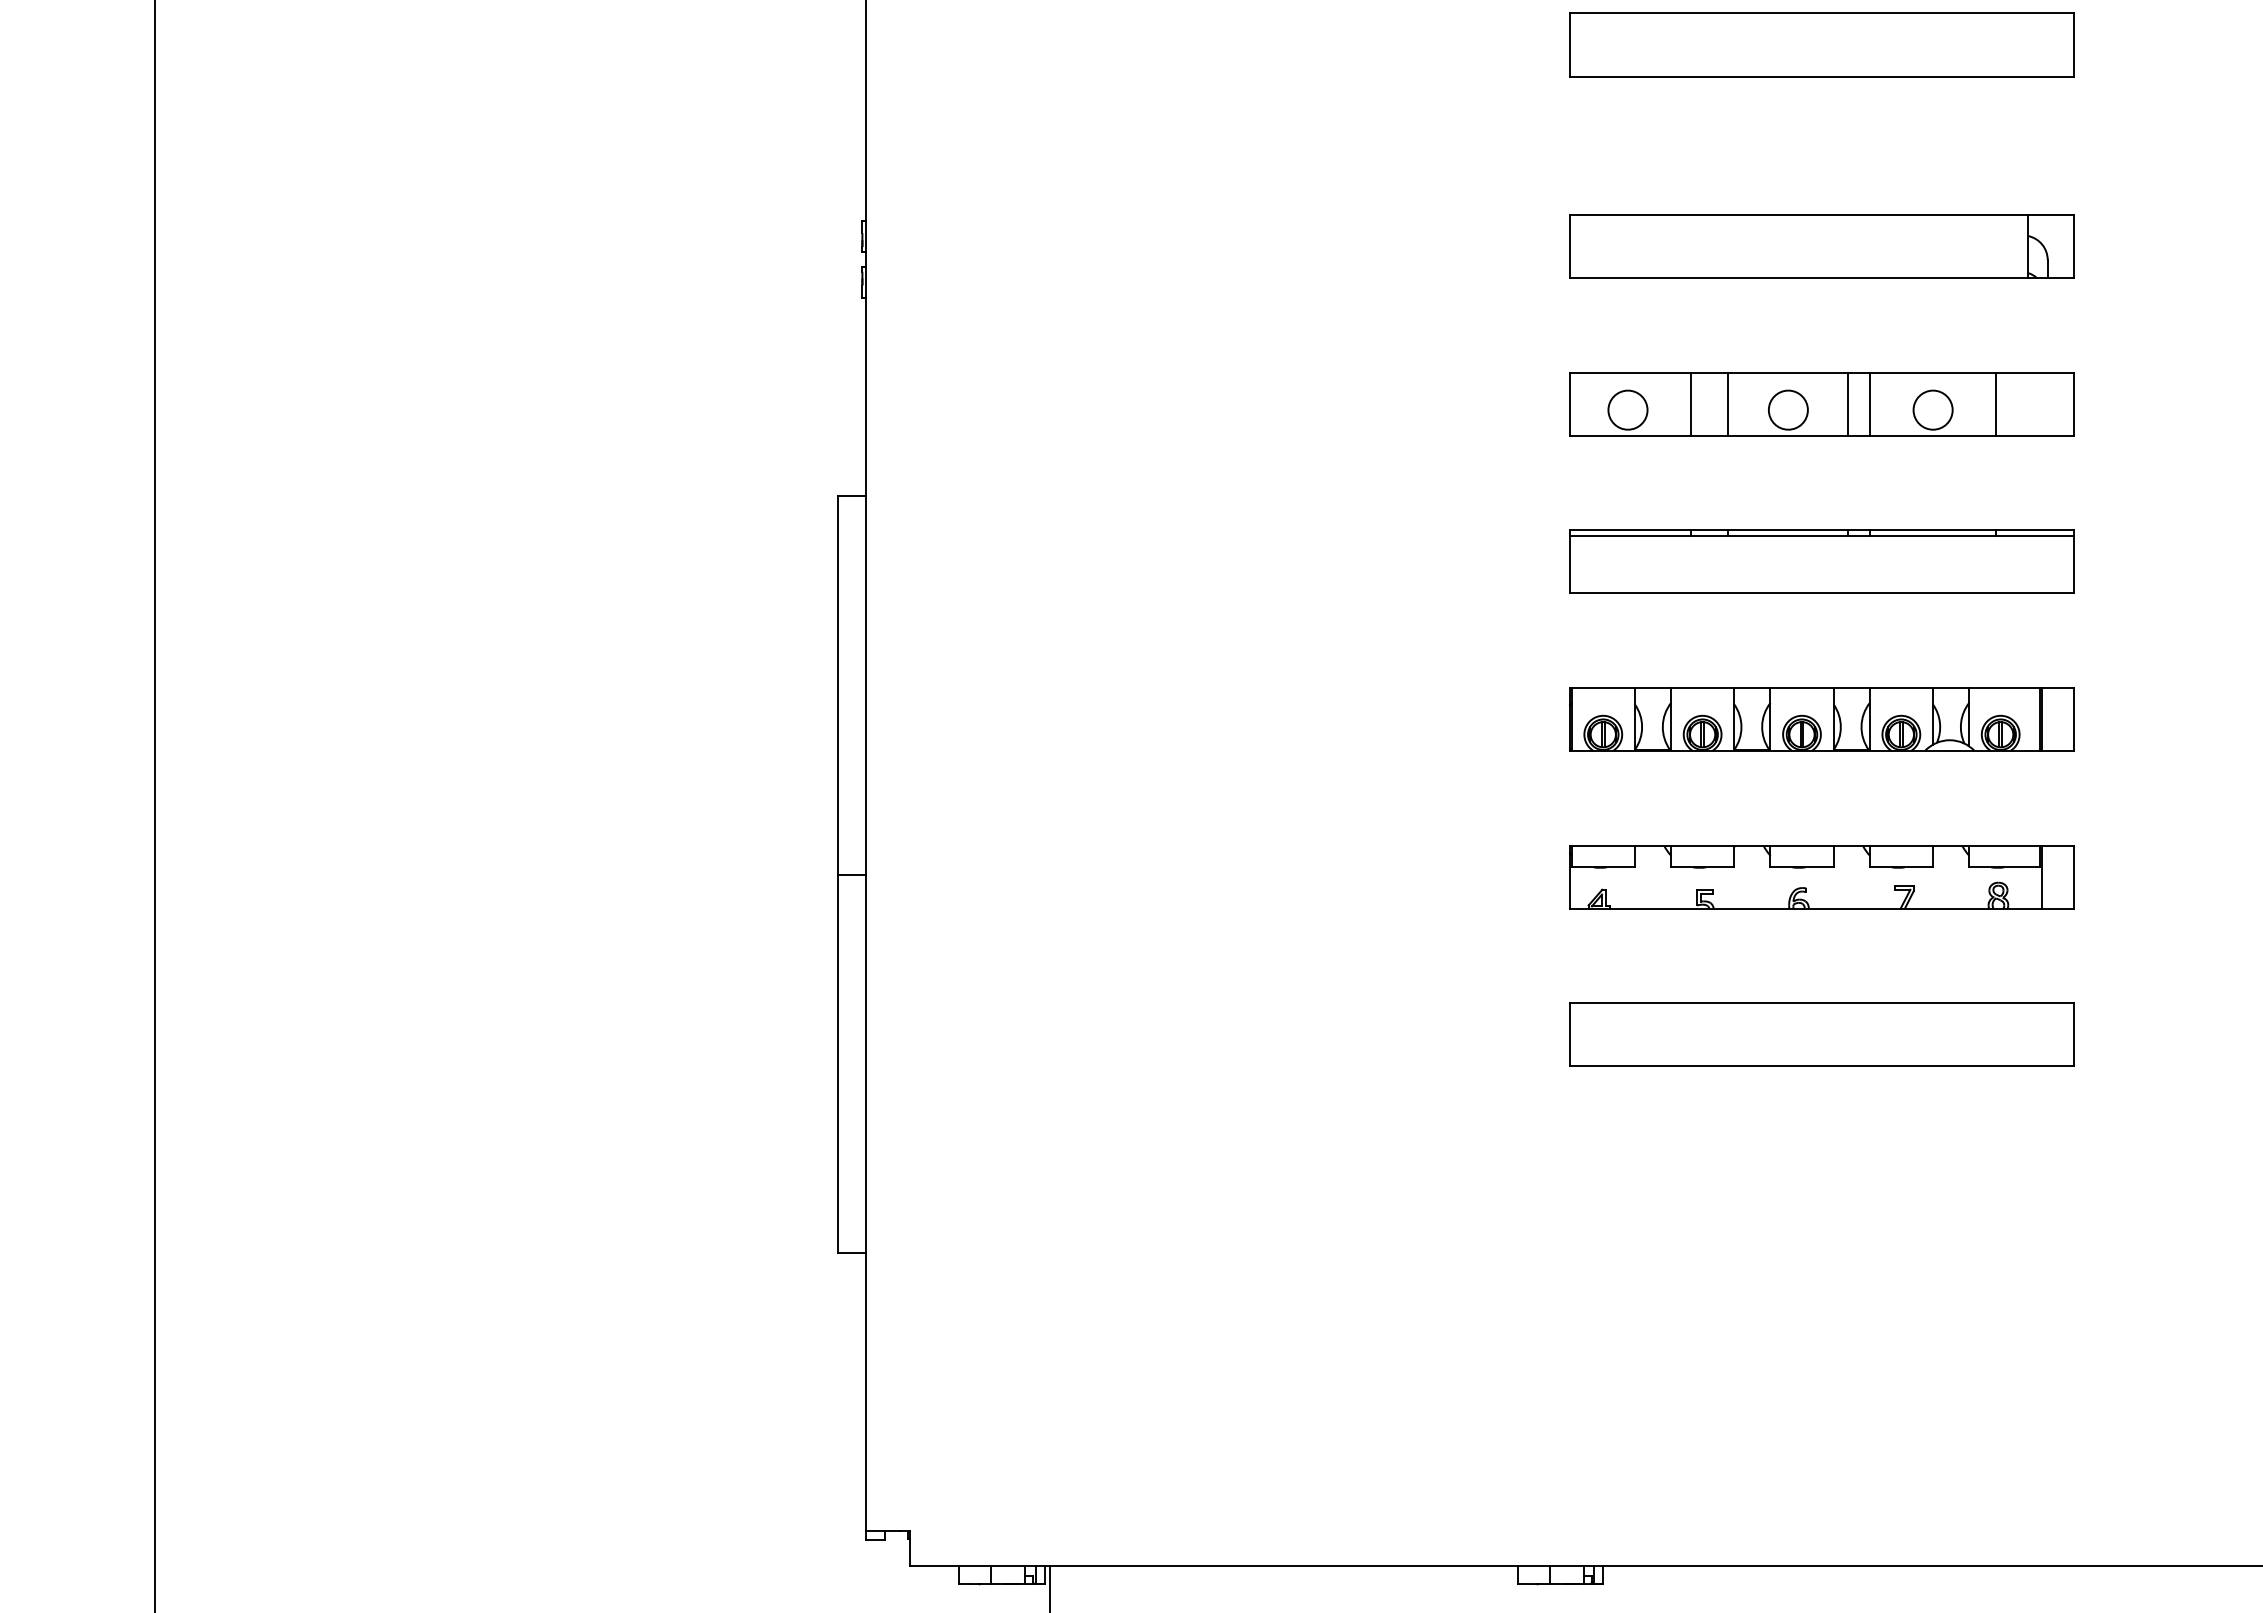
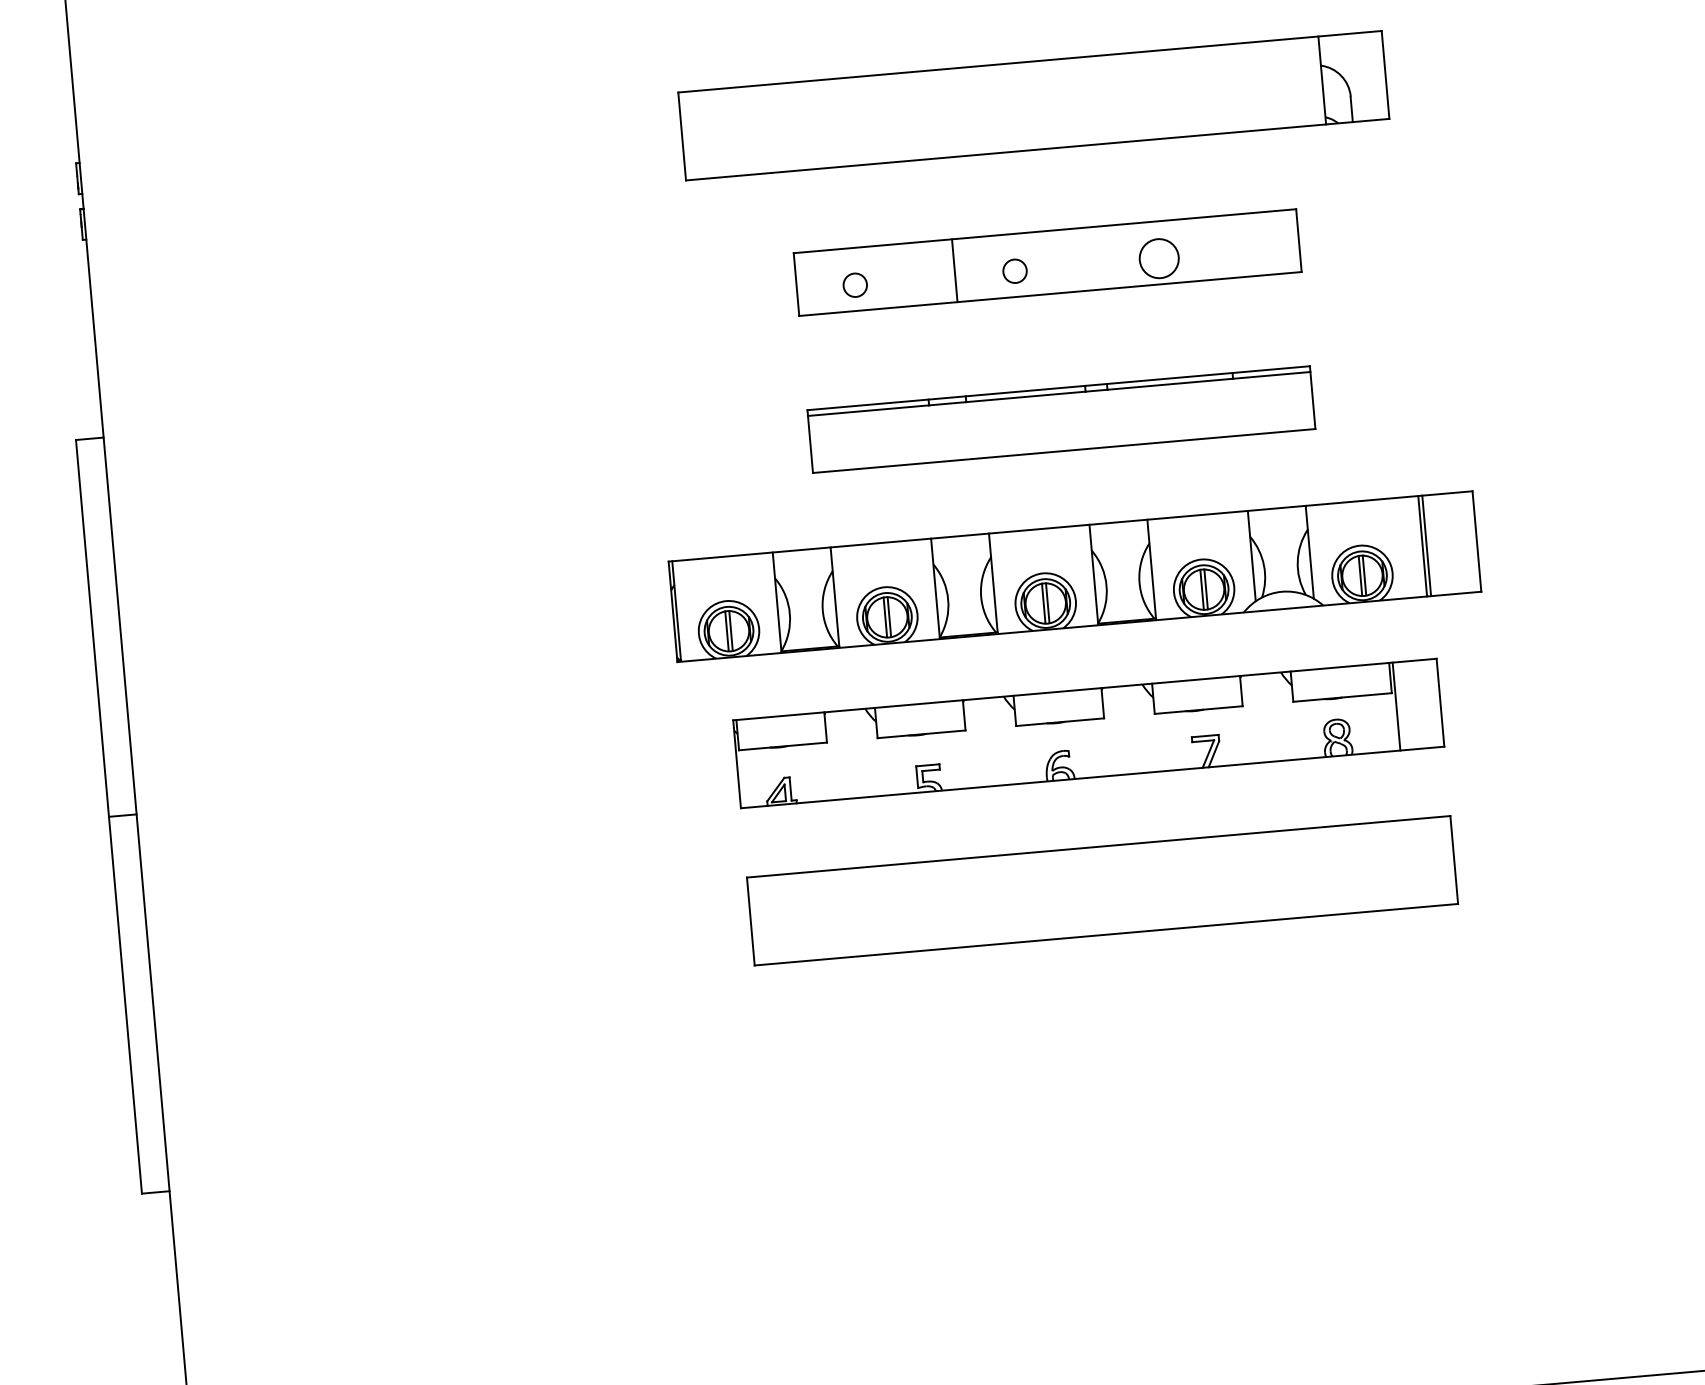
part: (1821, 246) -> (1033, 105), size x1.4
line: (1691, 403) -> (917, 273), removed
line: (1848, 403) -> (1074, 259), removed
line: (1870, 403) -> (1096, 257), removed
line: (1996, 403) -> (1221, 246), removed
circle: (1627, 409) -> (854, 284), size x0.6
circle: (1787, 409) -> (1014, 270), size x0.6
part: (1821, 719) -> (1075, 576), size x1.6
part: (1821, 877) -> (1088, 733), size x1.4
part: (1821, 1034) -> (1102, 890), size x1.4

